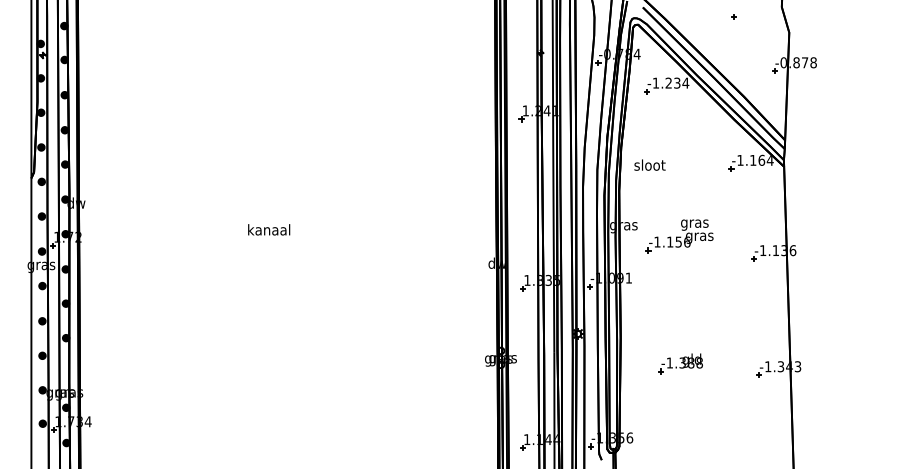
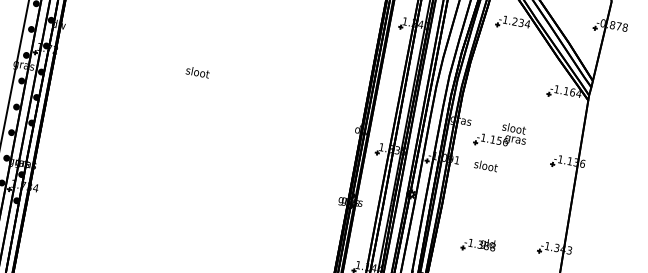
text: (649, 164) -> (485, 165), moved
text: (694, 223) -> (513, 129), gras -> sloot
text: (269, 229) -> (198, 72), kanaal -> sloot
part: (680, 363) -> (478, 244), moved

